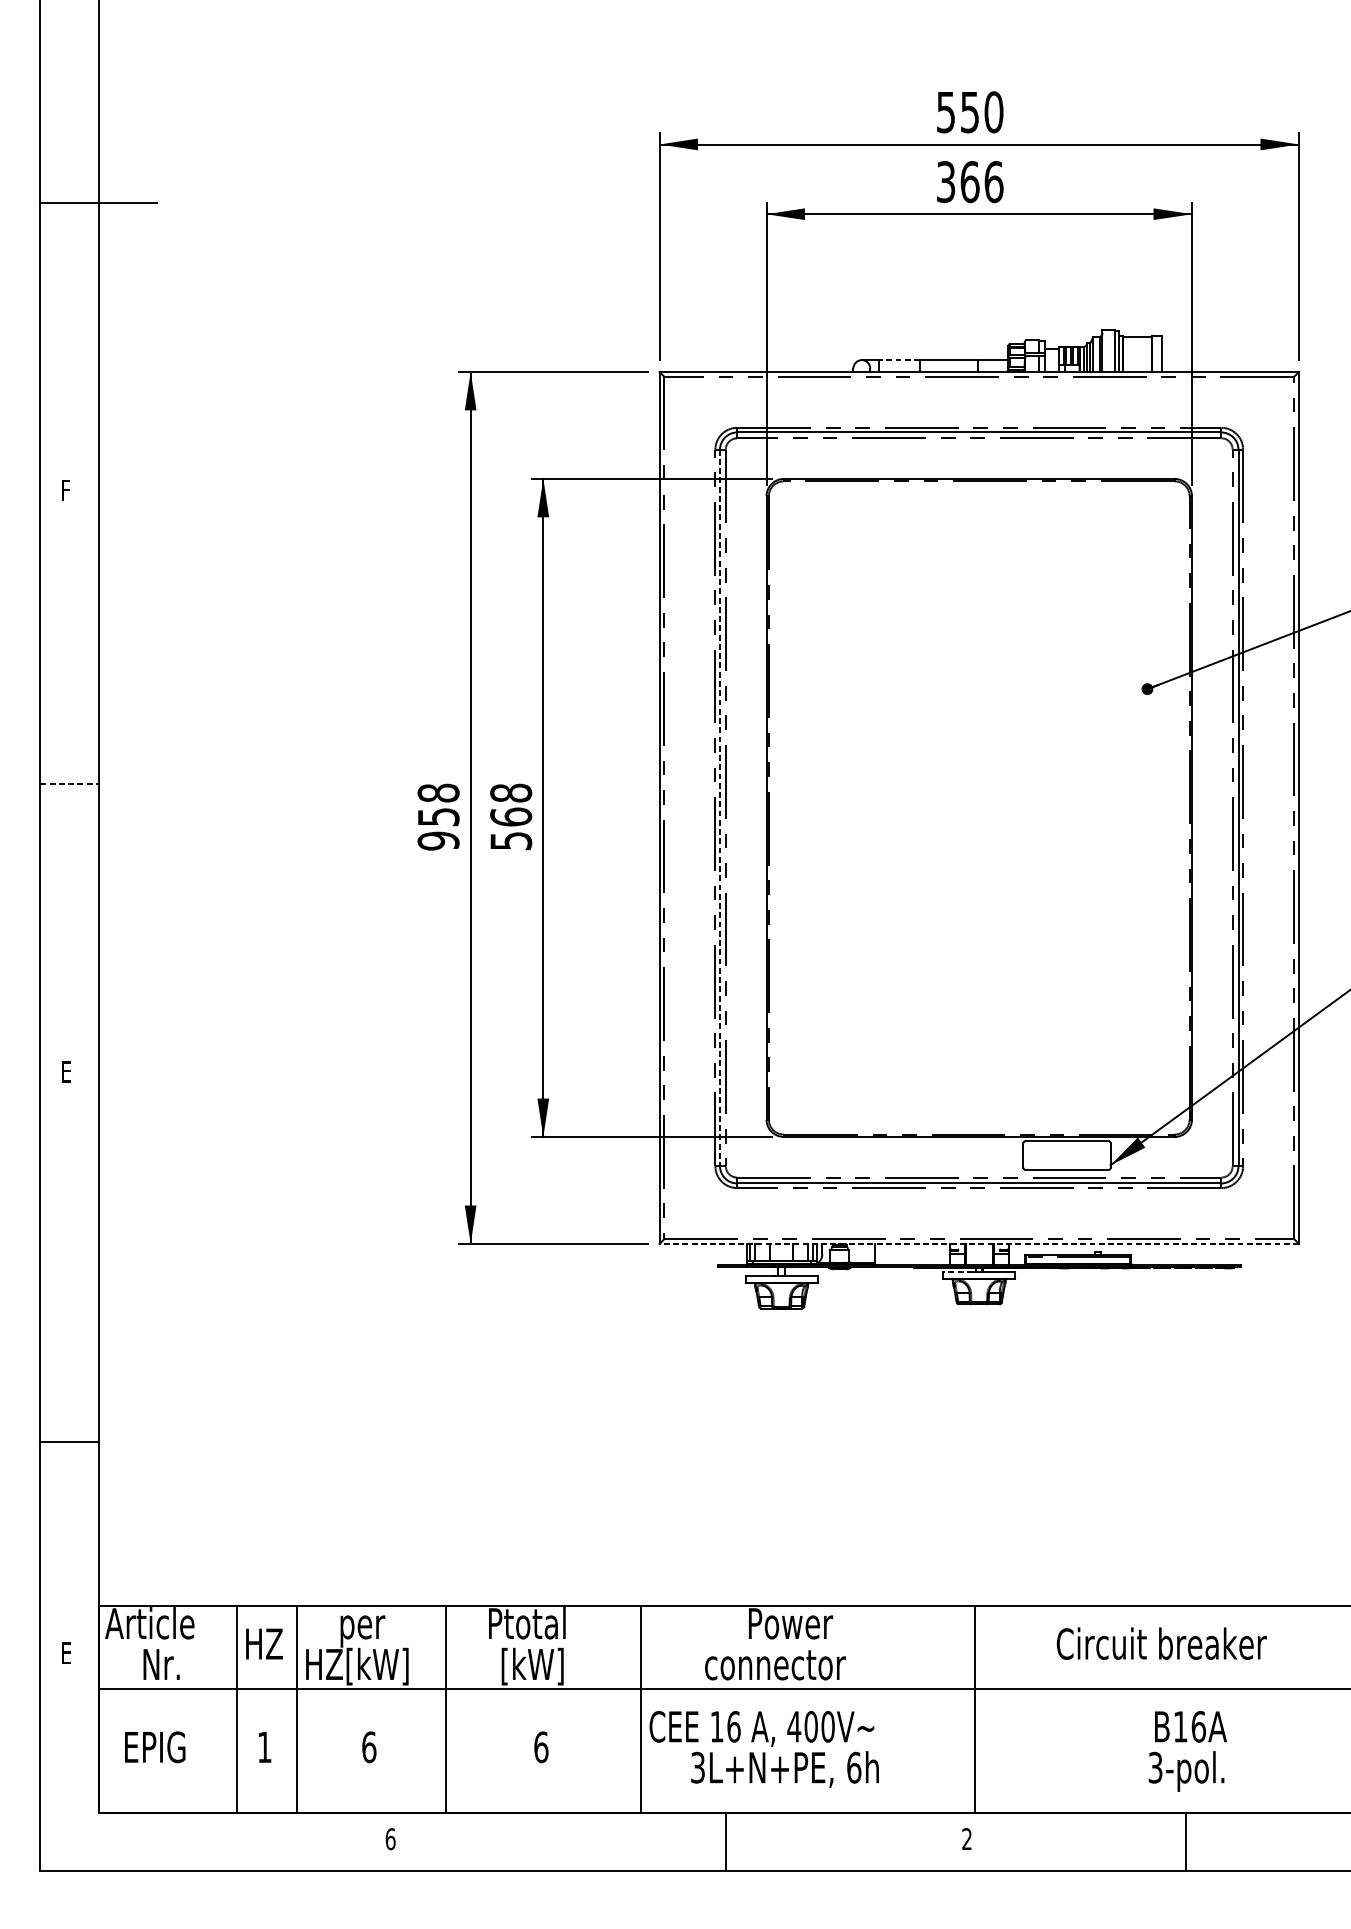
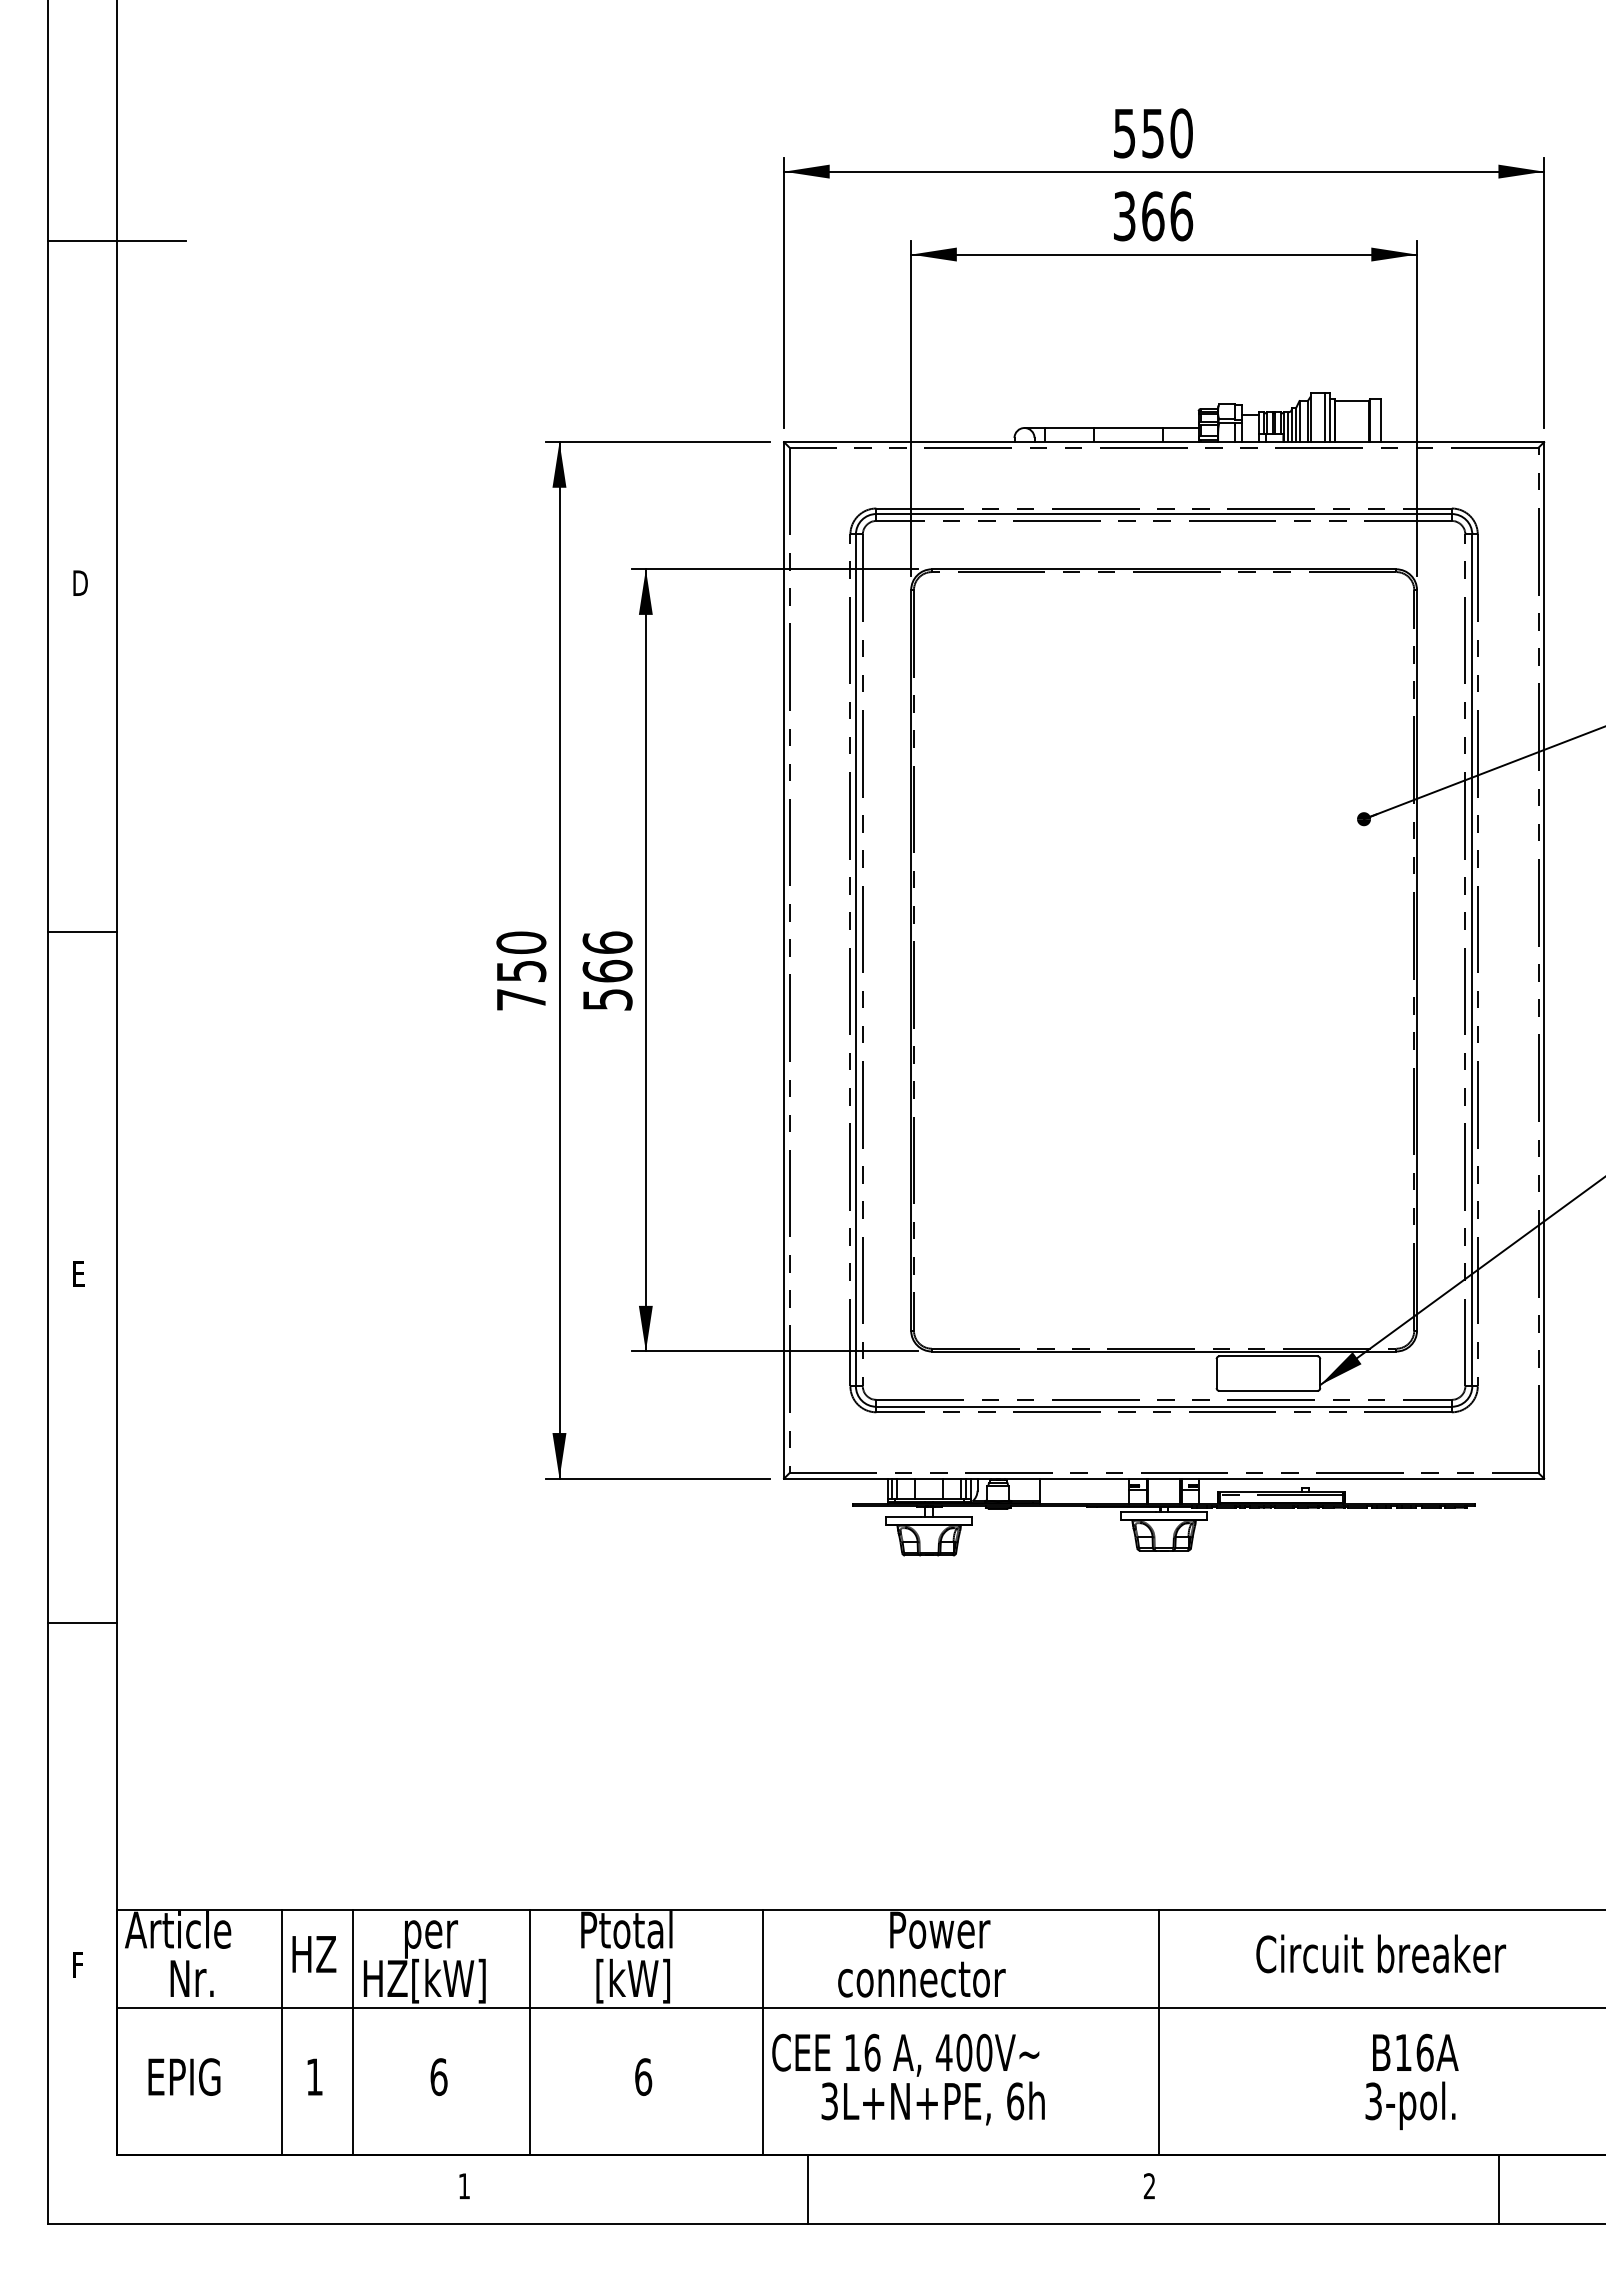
line: (898, 360) -> (1068, 428), dashed -> solid
text: (67, 490) -> (80, 582), F -> D
line: (69, 784) -> (82, 932), dashed -> solid
text: (511, 792) -> (607, 942), 568 -> 566
line: (719, 808) -> (855, 960), dashed -> solid
text: (438, 817) -> (521, 971), 958 -> 750
line: (978, 1243) -> (1163, 1478), dashed -> solid
line: (957, 1271) -> (1138, 1511), dashed -> solid
line: (69, 1442) -> (82, 1623), moved
text: (67, 1652) -> (80, 1964), E -> F
text: (390, 1839) -> (464, 2186), 6 -> 1
line: (726, 1841) -> (808, 2189), moved
line: (1186, 1841) -> (1499, 2189), moved

